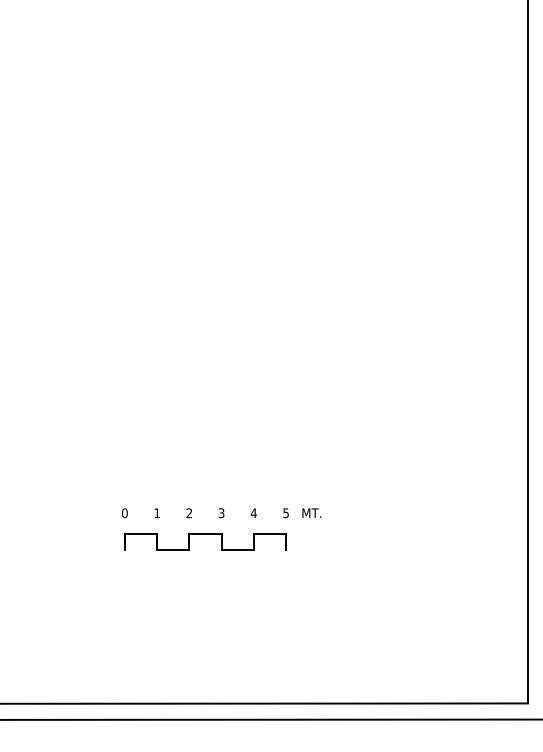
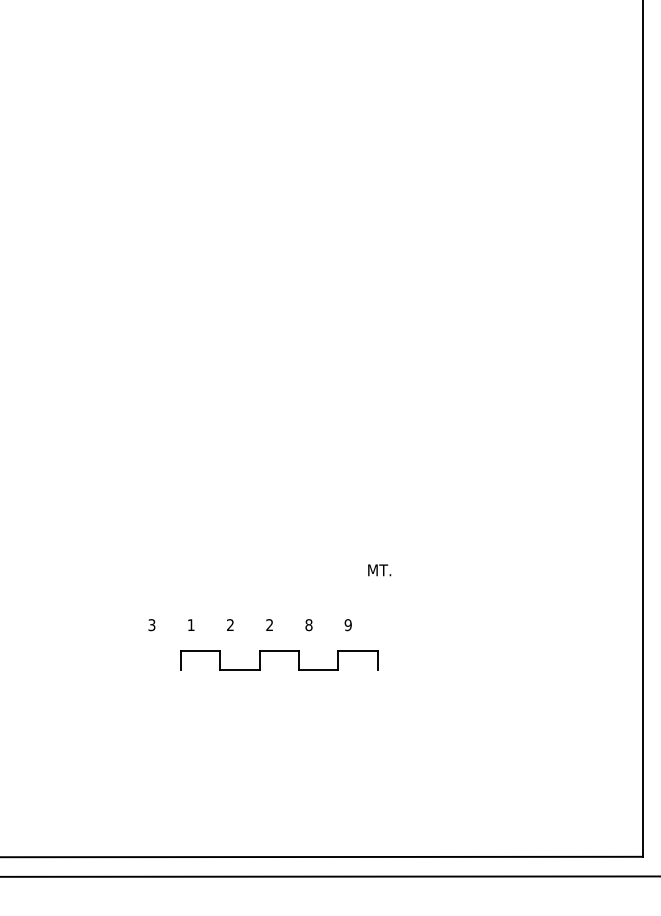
text: (285, 512) -> (347, 624), 5 -> 9
text: (311, 512) -> (379, 569), moved
text: (124, 513) -> (151, 625), 0 -> 3
text: (221, 513) -> (269, 625), 3 -> 2
text: (253, 513) -> (308, 625), 4 -> 8
part: (205, 534) -> (279, 651), moved

